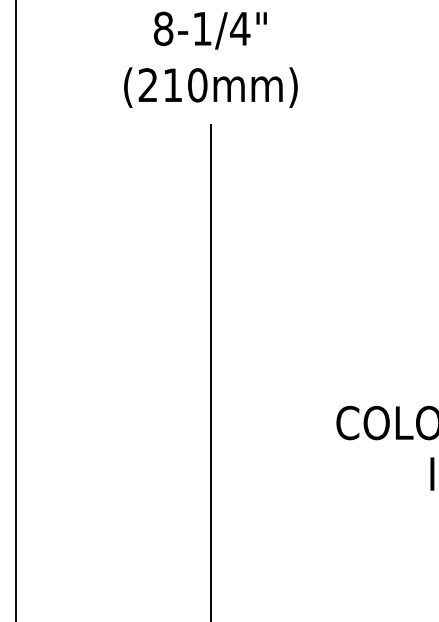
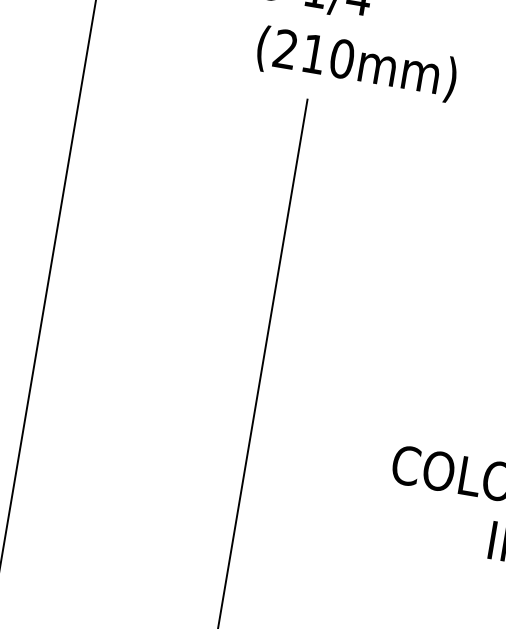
text: (210, 87) -> (356, 63), moved

